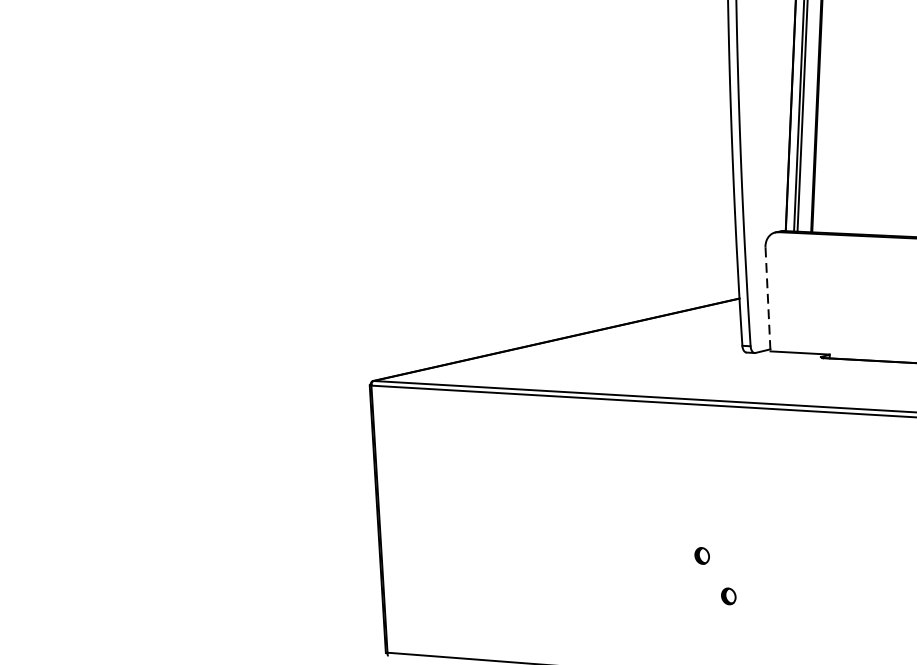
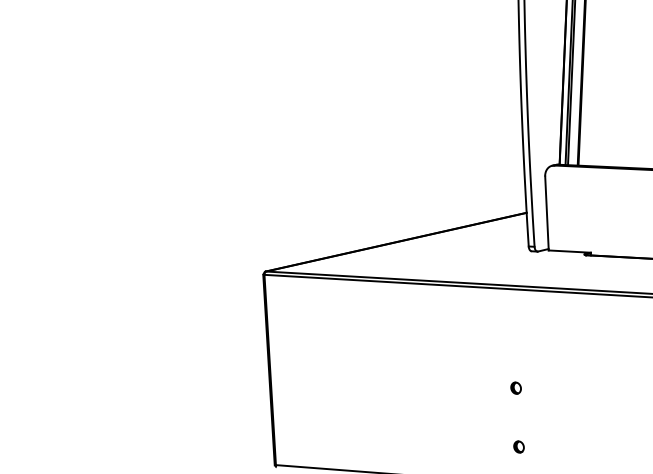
line: (768, 299) -> (547, 213), dashed -> solid
part: (701, 555) -> (515, 387), moved
part: (728, 595) -> (518, 446), moved

